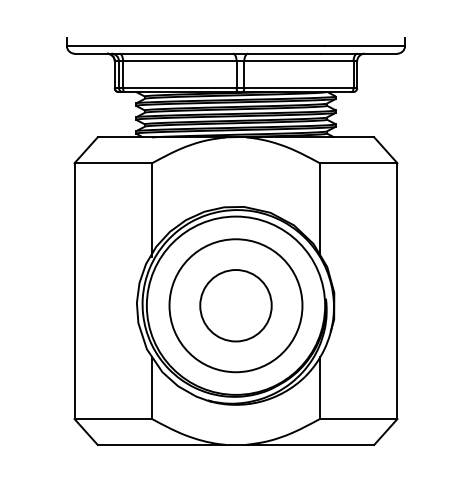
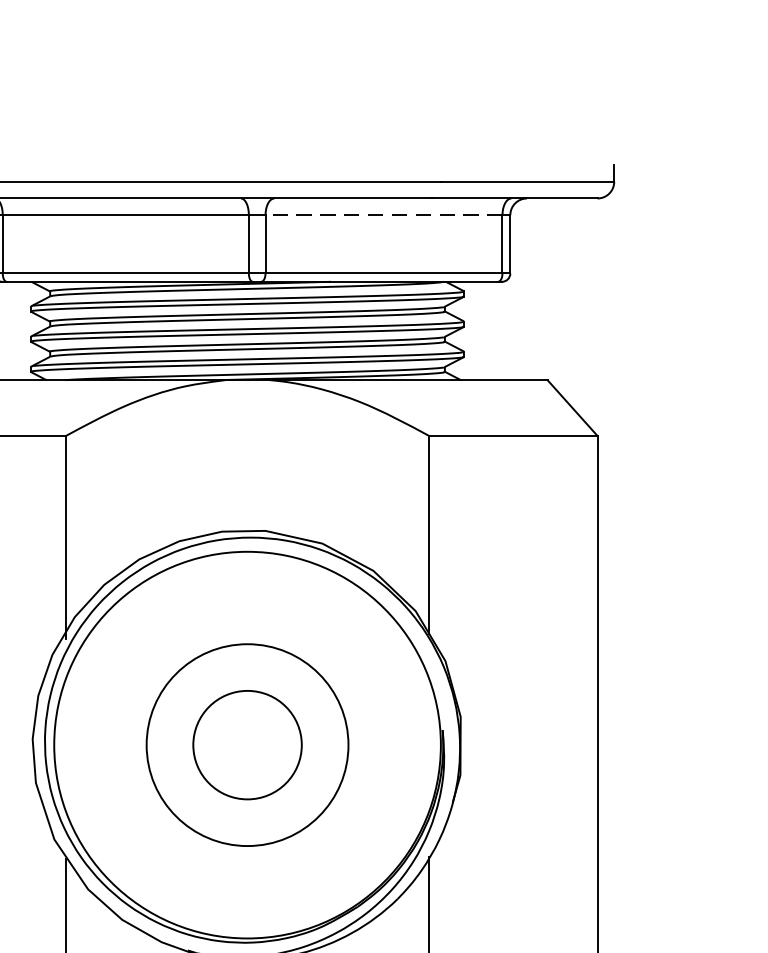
line: (298, 61) -> (383, 215), solid -> dashed
circle: (235, 305) -> (246, 744), size x0.7
circle: (235, 305) -> (246, 744), size x0.7

